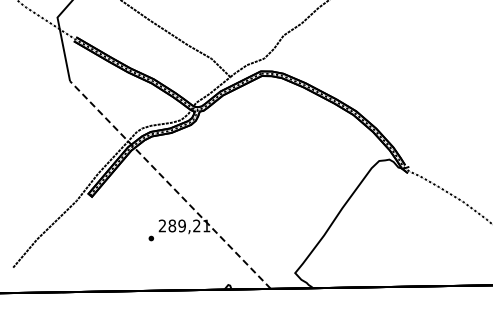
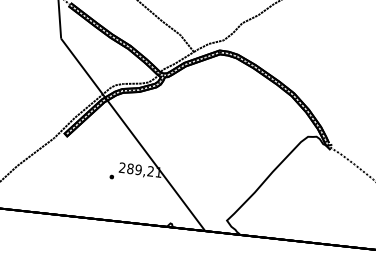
line: (170, 184) -> (133, 134), dashed -> solid

